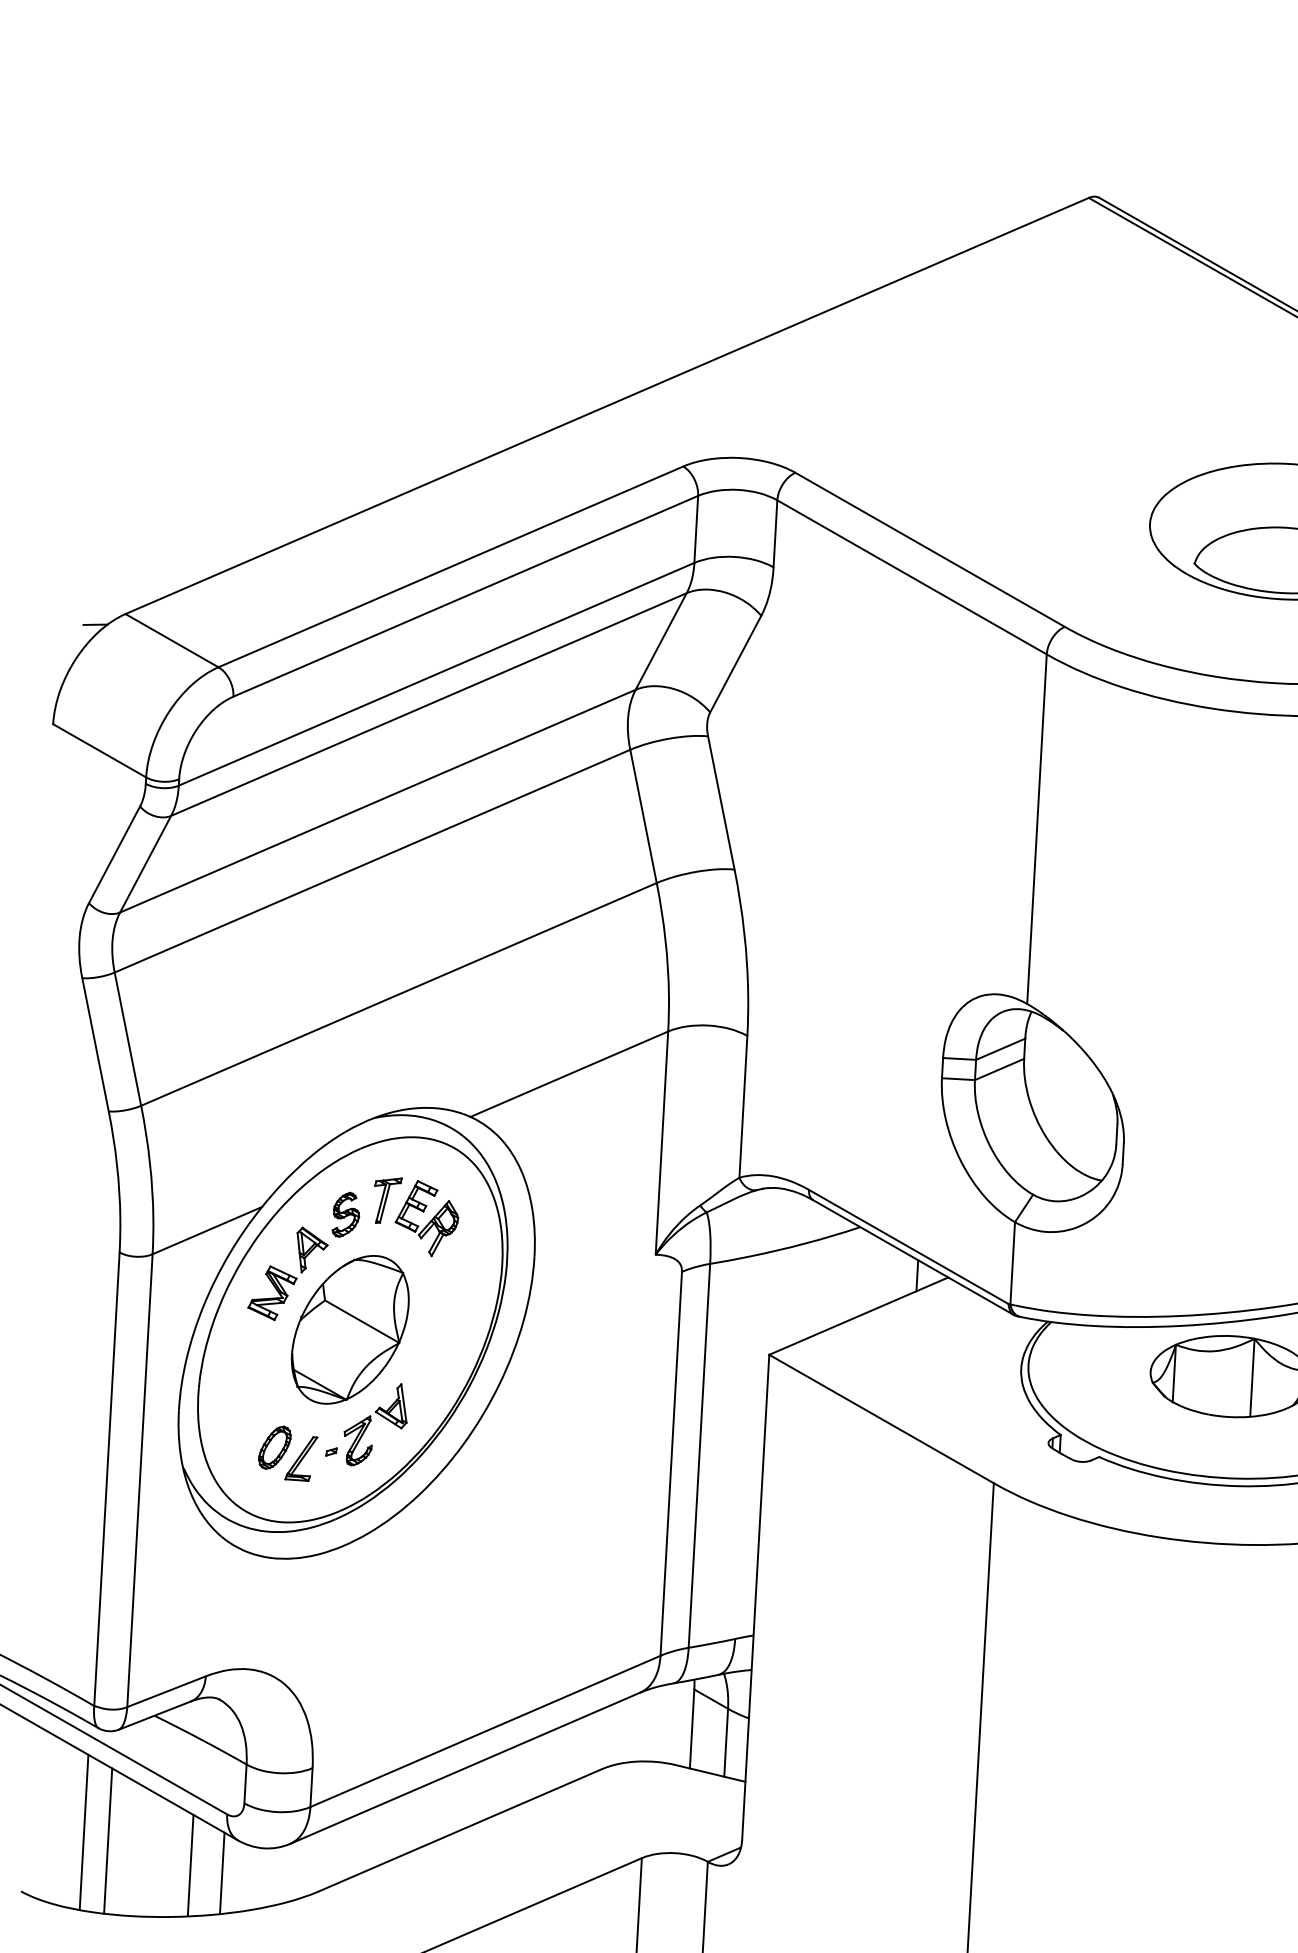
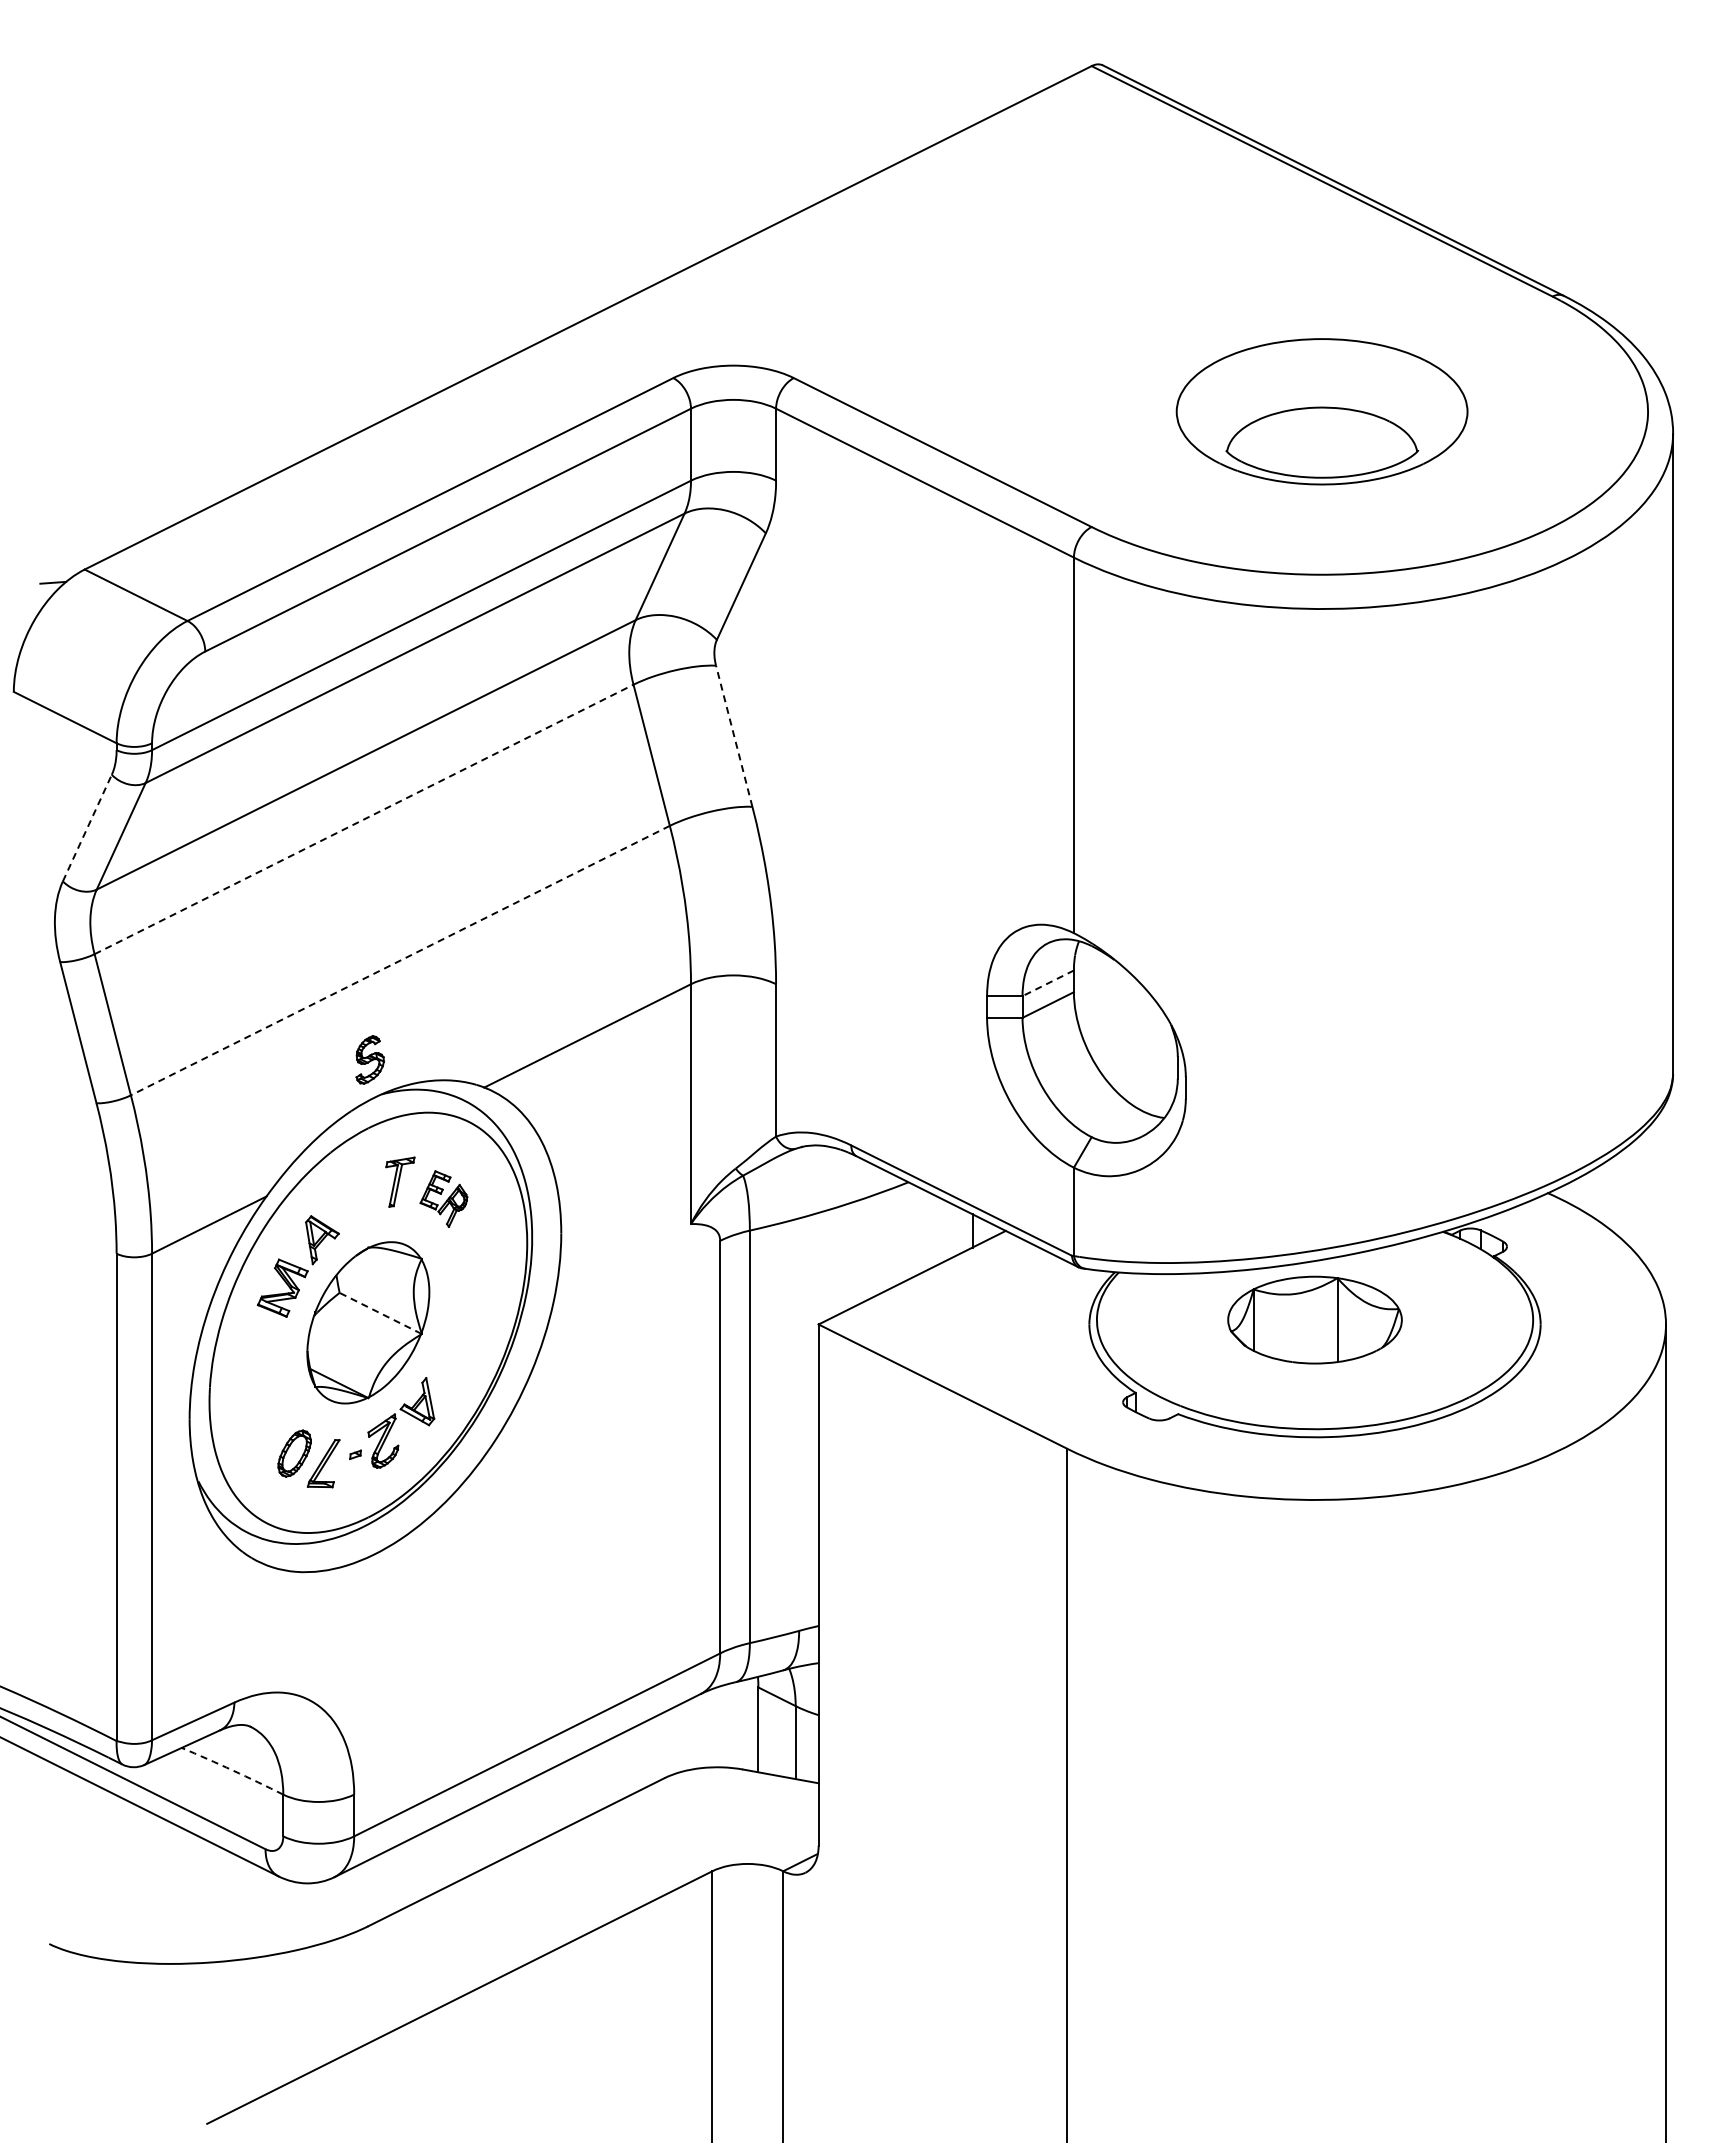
line: (721, 803) -> (734, 736), solid -> dashed
line: (114, 855) -> (87, 828), solid -> dashed
line: (372, 861) -> (364, 819), solid -> dashed
line: (398, 994) -> (399, 960), solid -> dashed
line: (1000, 1049) -> (1048, 983), solid -> dashed
part: (345, 1214) -> (369, 1059), moved
part: (426, 1218) -> (443, 1198), size x0.7
line: (362, 1321) -> (380, 1313), solid -> dashed
arc: (200, 1739) -> (232, 1770), solid -> dashed
line: (84, 1831) -> (113, 1876), removed
line: (108, 1840) -> (139, 1884), removed
line: (190, 1864) -> (229, 1905), removed
line: (222, 1873) -> (263, 1912), removed

